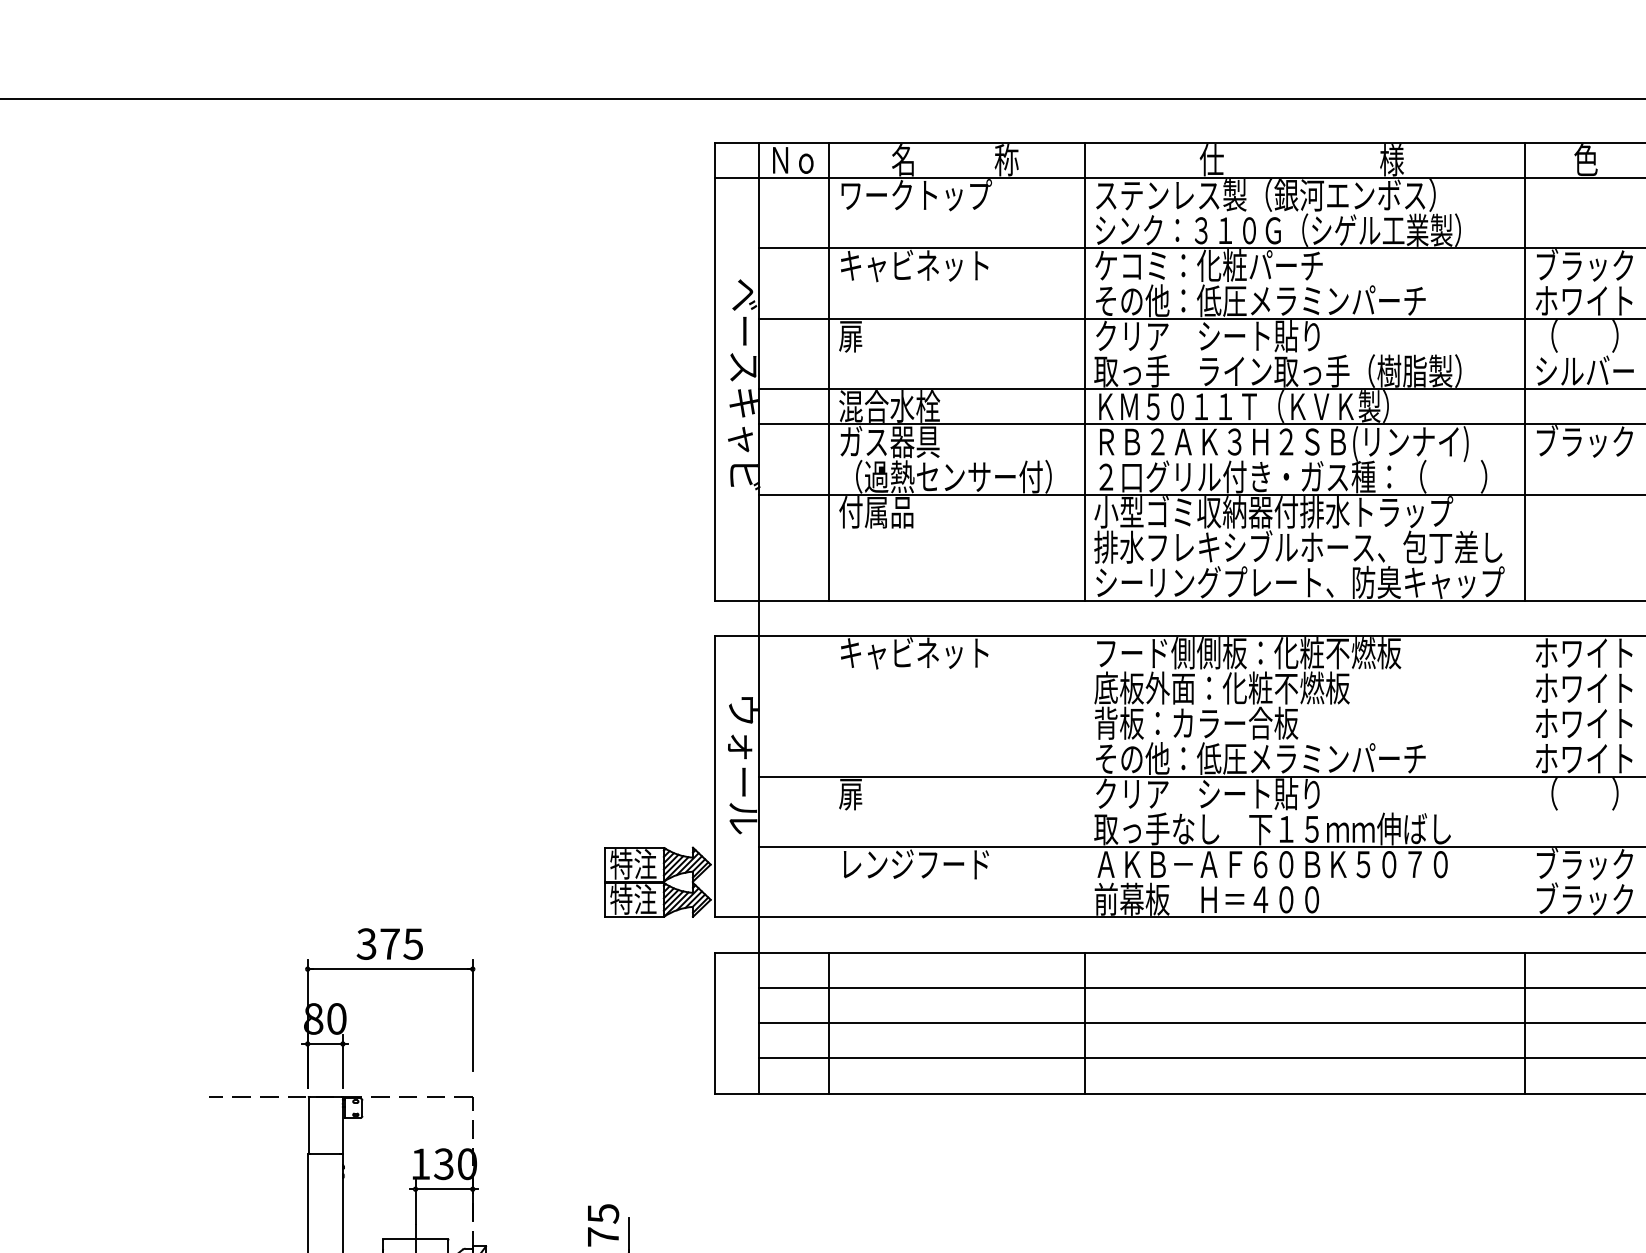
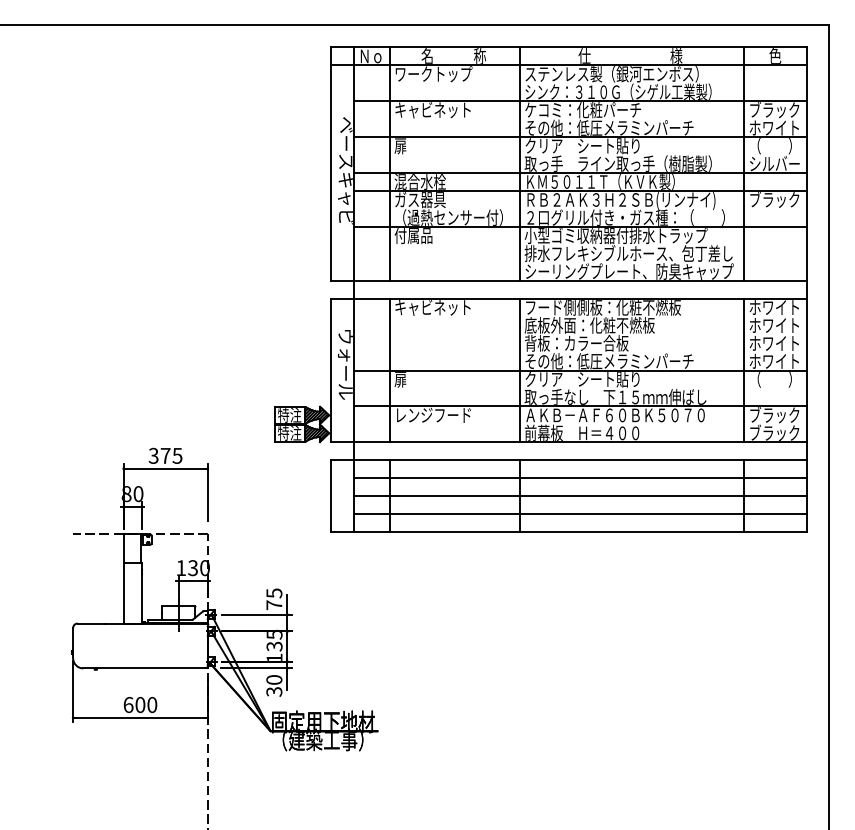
line: (829, 776) -> (389, 370), added
line: (1084, 776) -> (519, 370), added
line: (1525, 776) -> (744, 370), added

